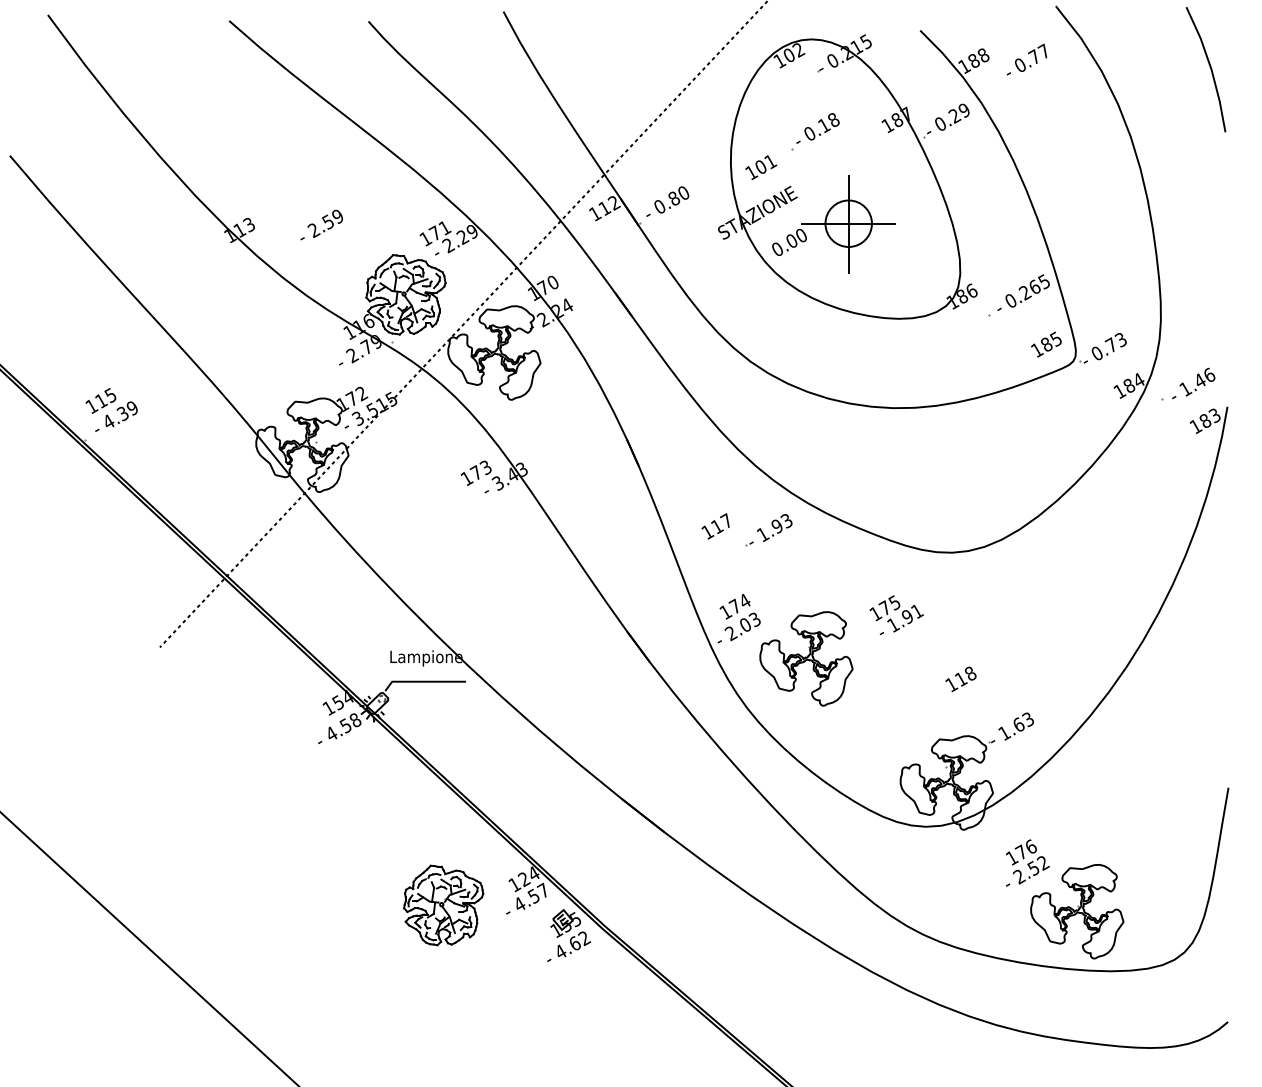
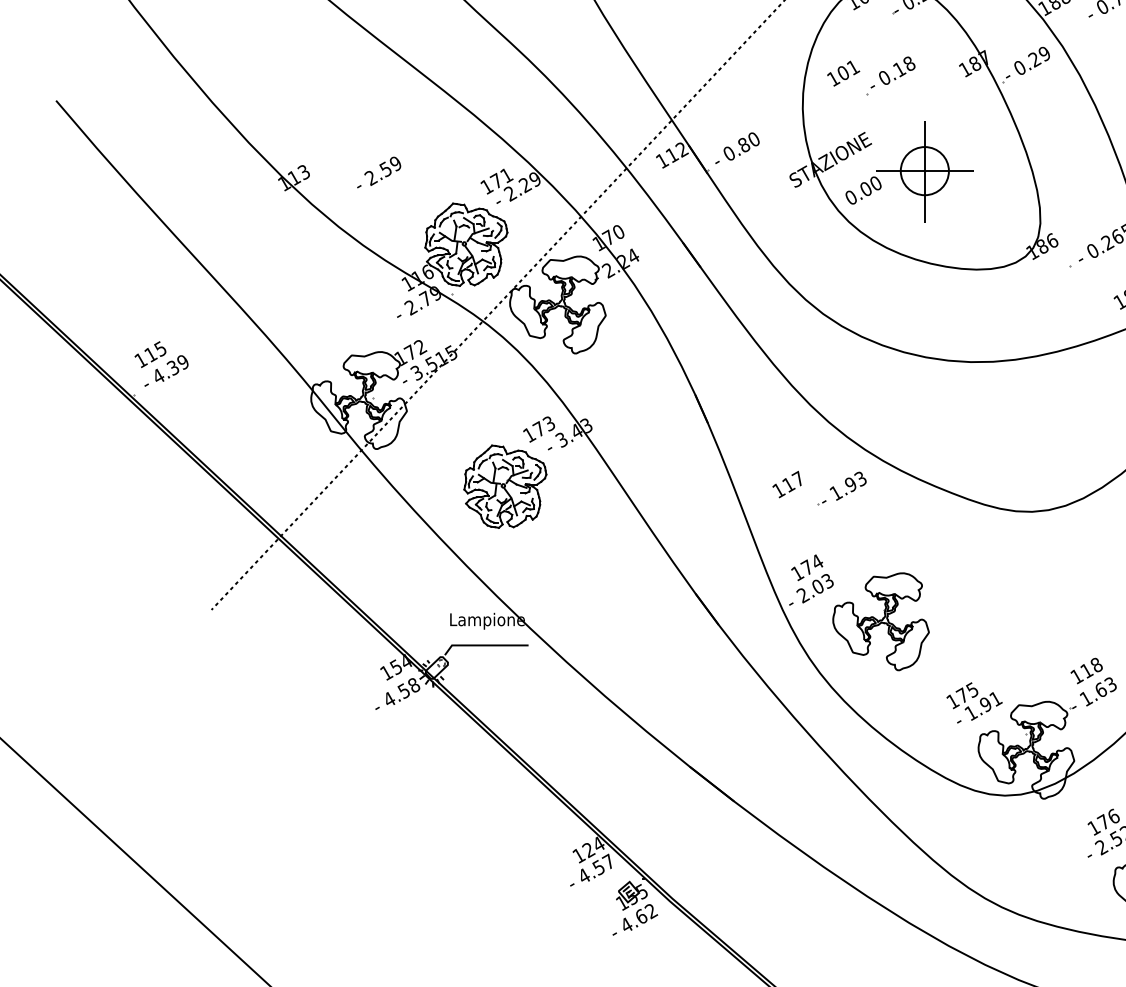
text: (761, 167) -> (843, 73), moved
text: (896, 615) -> (974, 703), moved
text: (960, 679) -> (1086, 671), moved
part: (443, 905) -> (505, 486), moved

